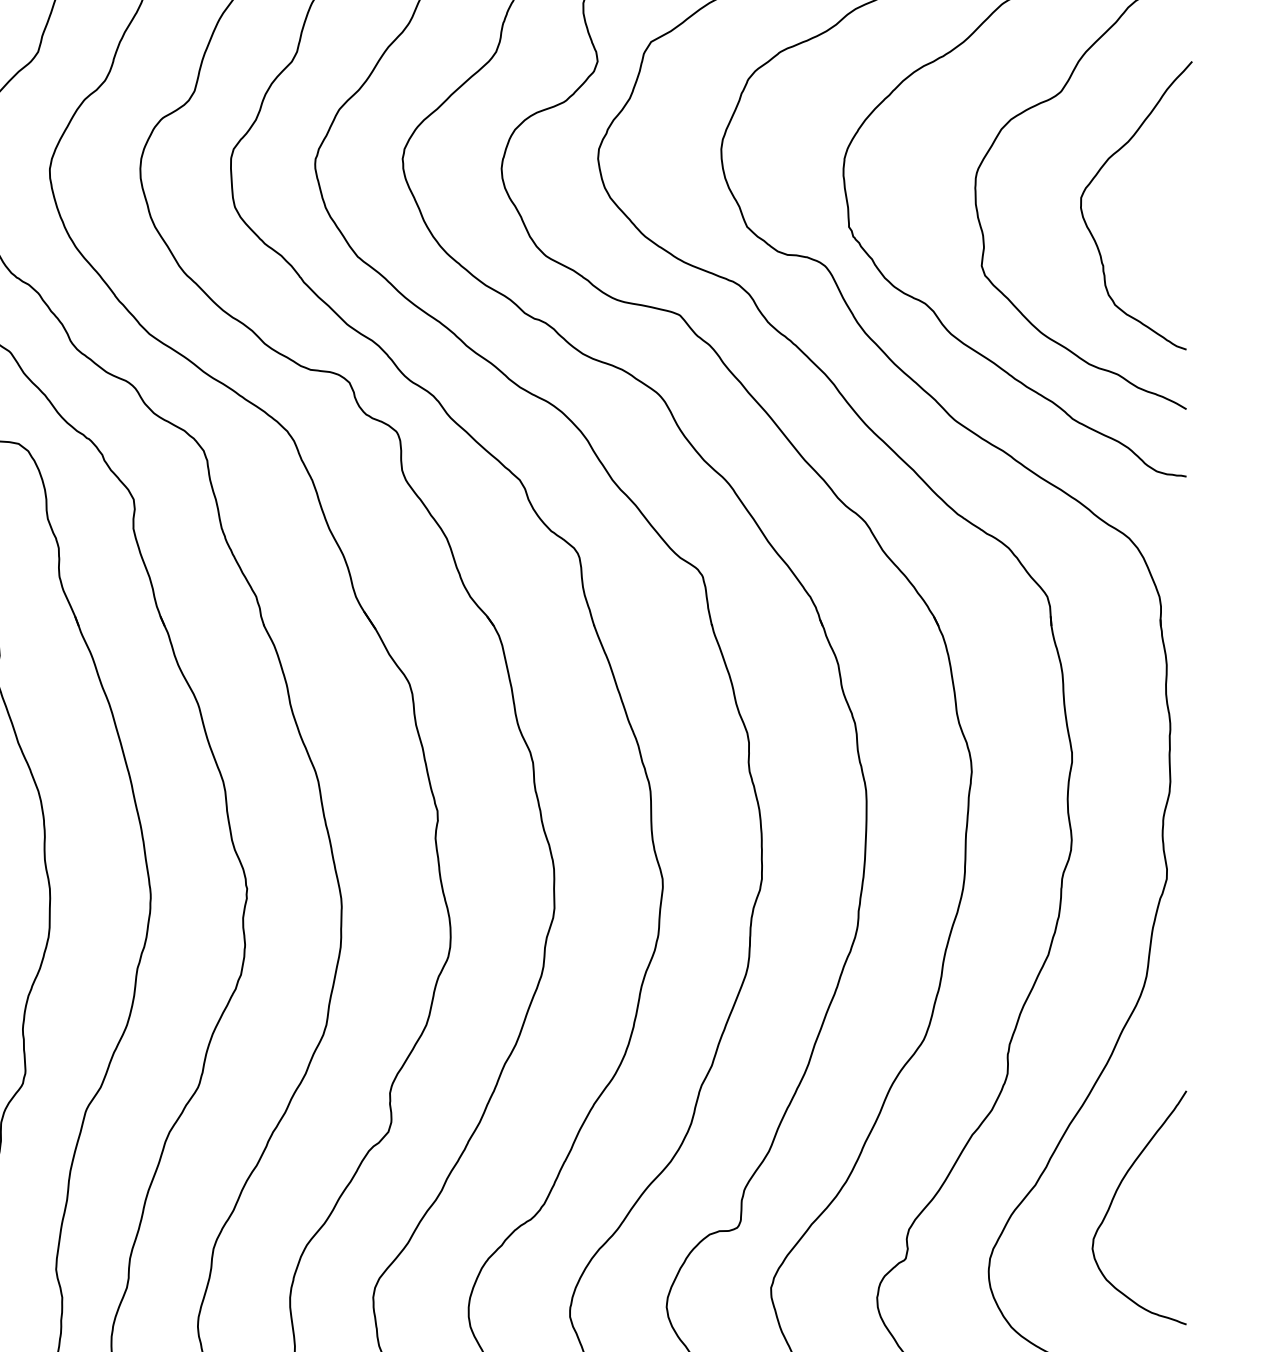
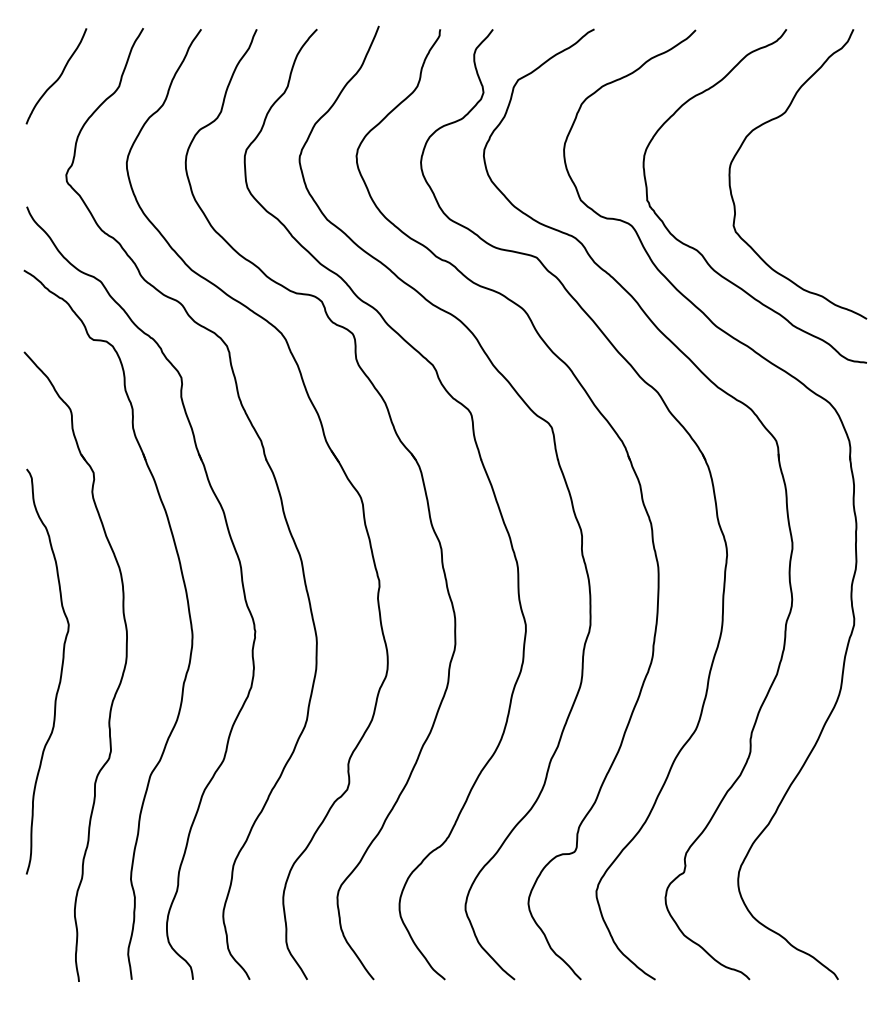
curve: (1099, 173) -> (810, 165), removed
curve: (1116, 1194) -> (821, 830), removed

